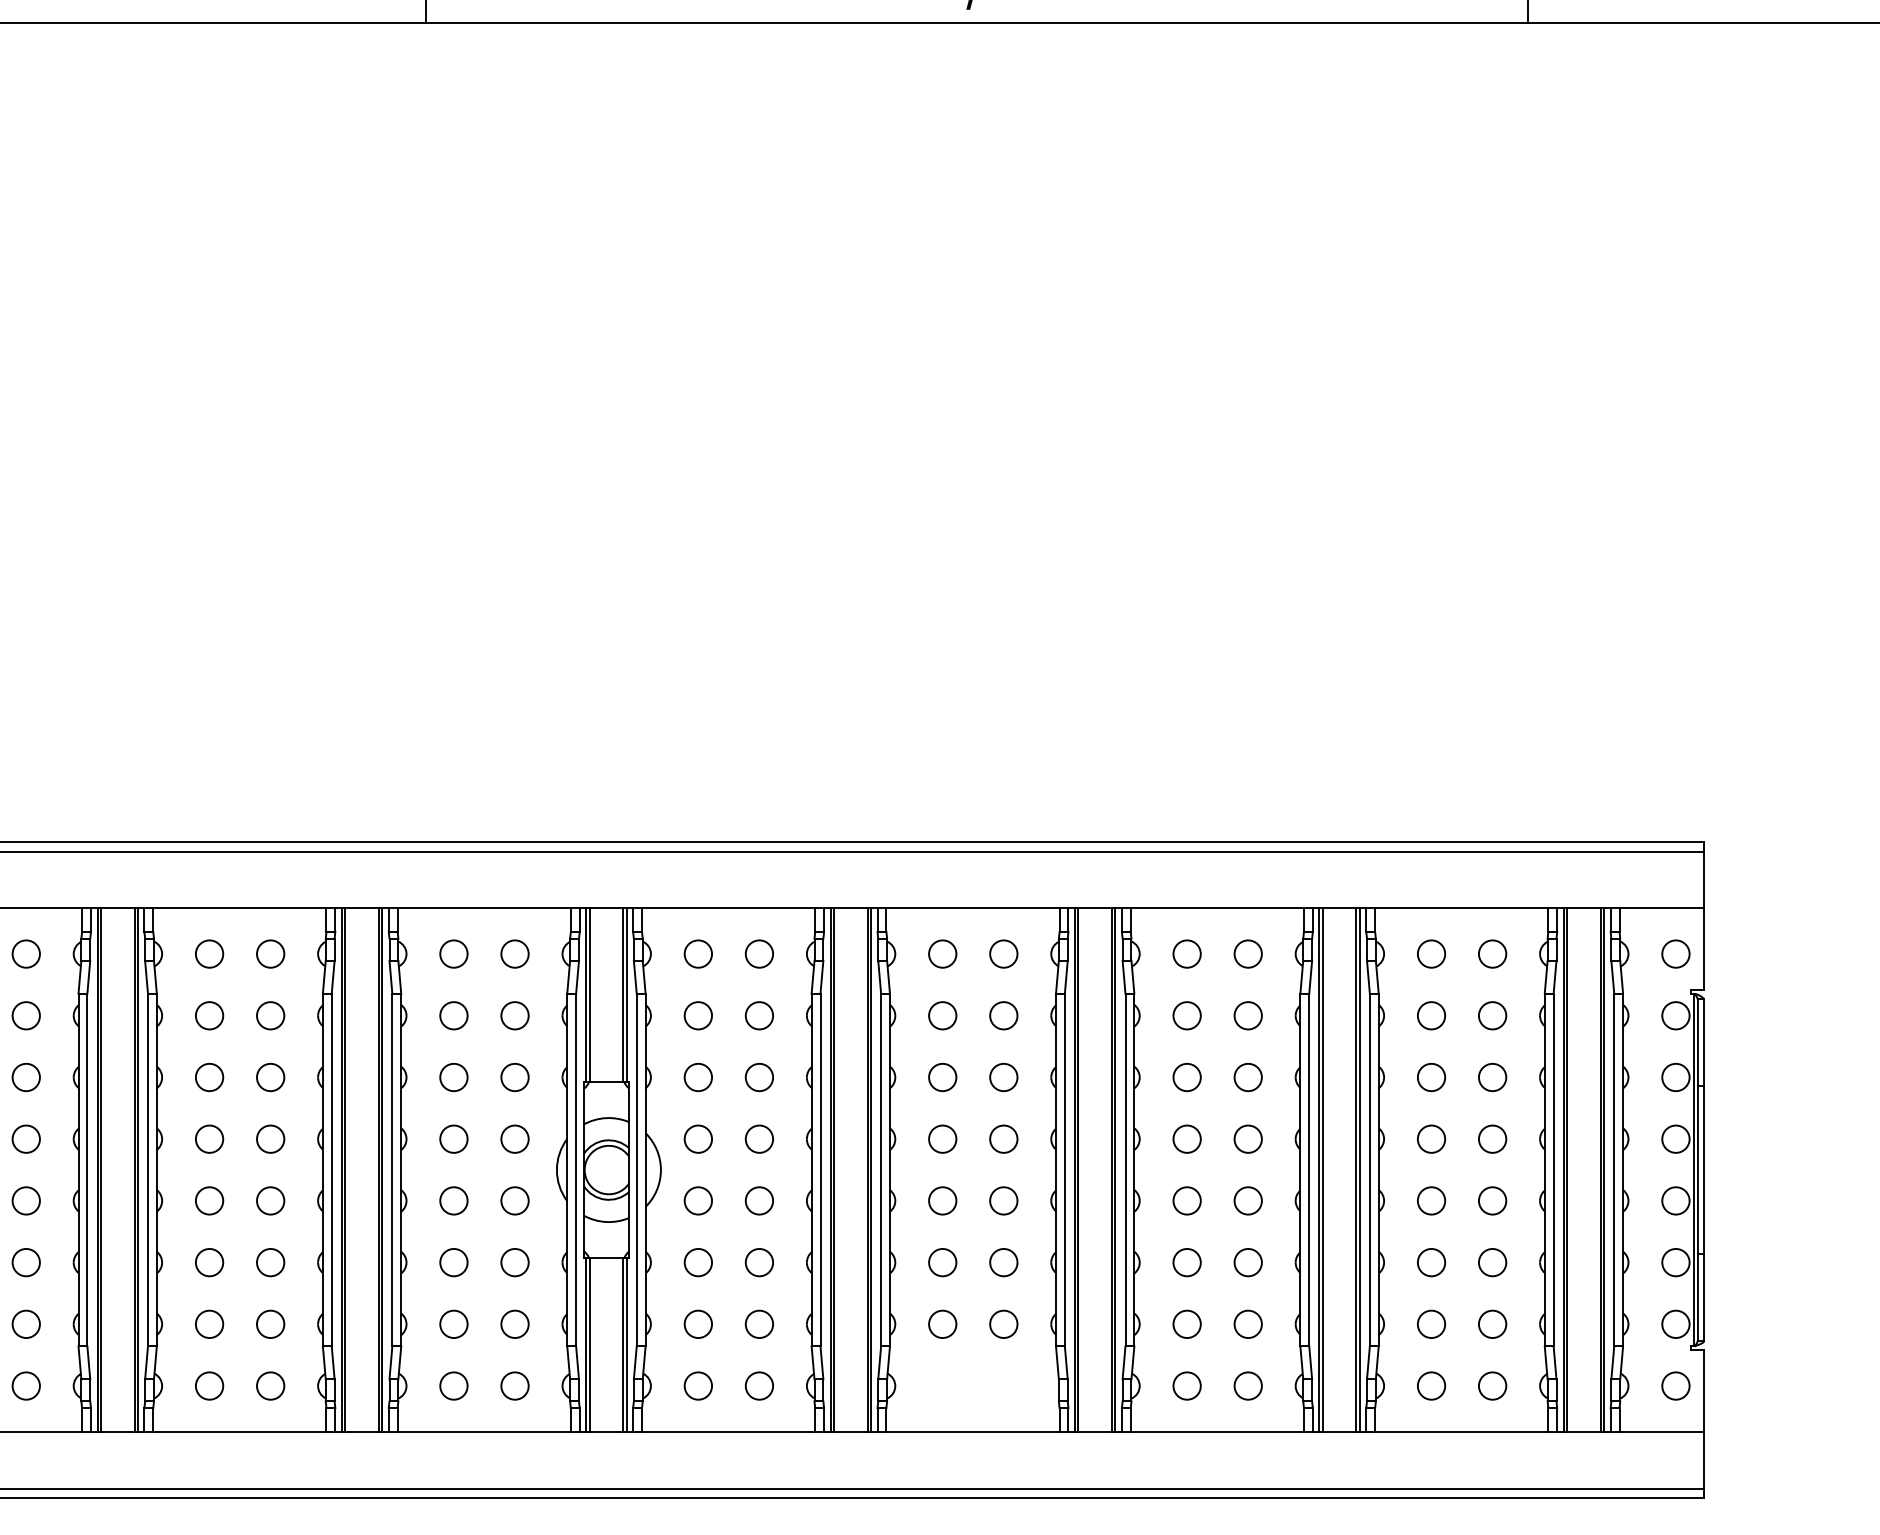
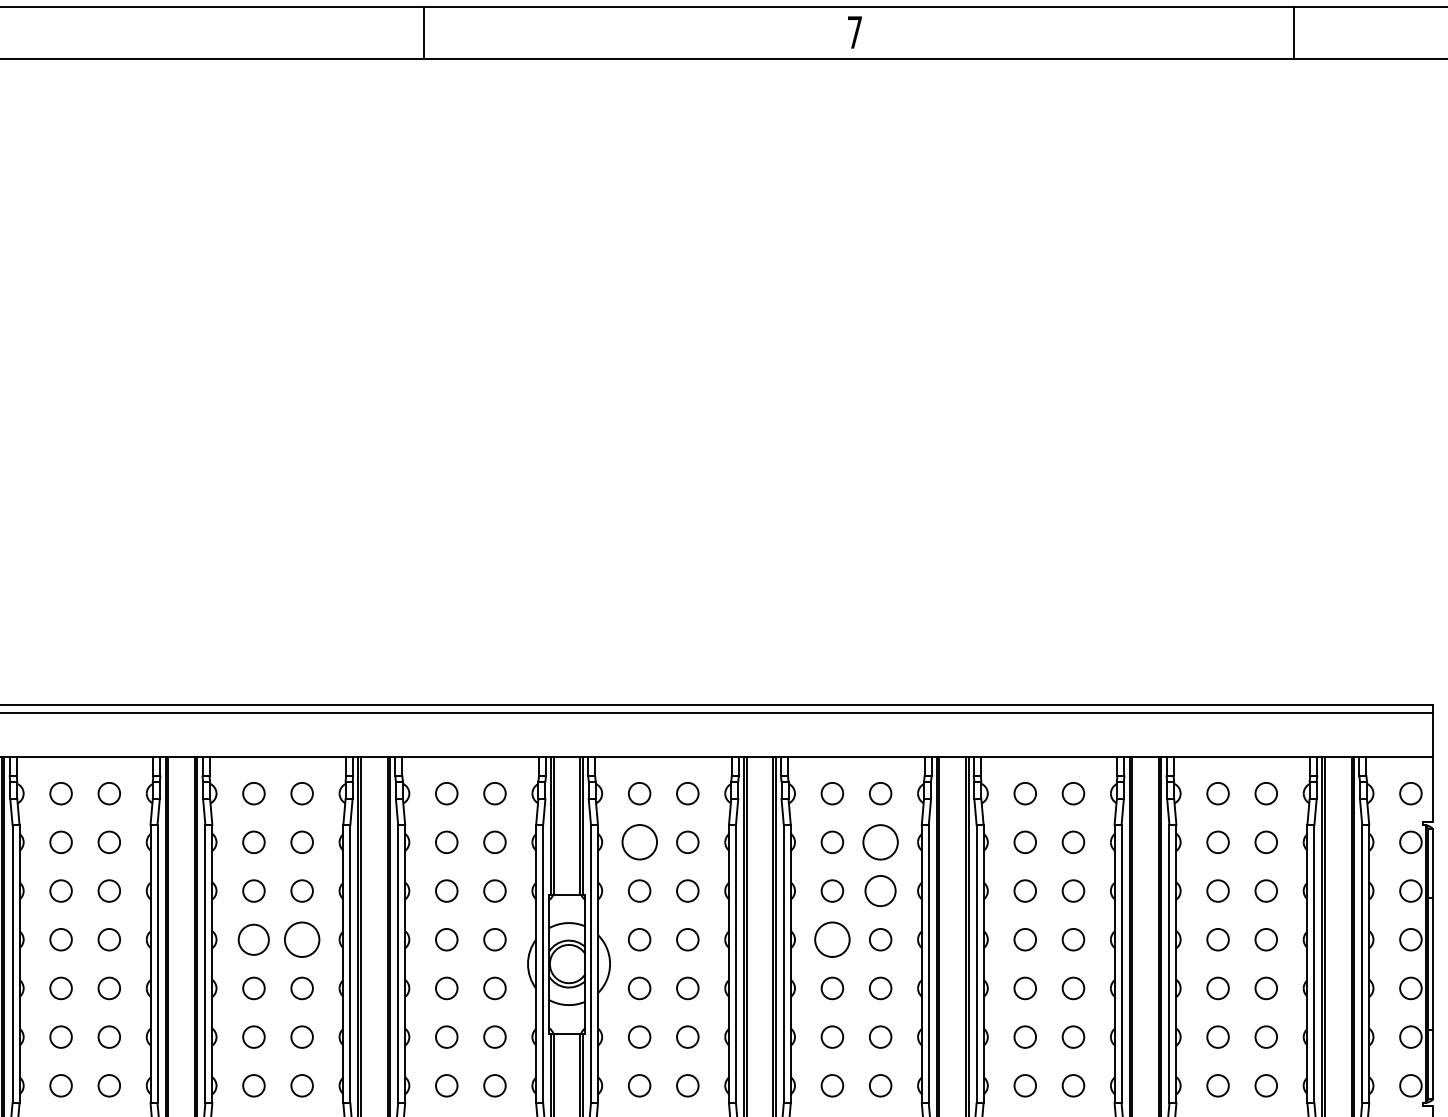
circle: (697, 1015) -> (638, 842), size x1.6
circle: (1003, 1015) -> (880, 842), size x1.6
circle: (1003, 1077) -> (880, 891), size x1.4
circle: (209, 1138) -> (253, 939), size x1.4
circle: (270, 1138) -> (302, 939), size x1.6
circle: (942, 1138) -> (832, 939), size x1.6

